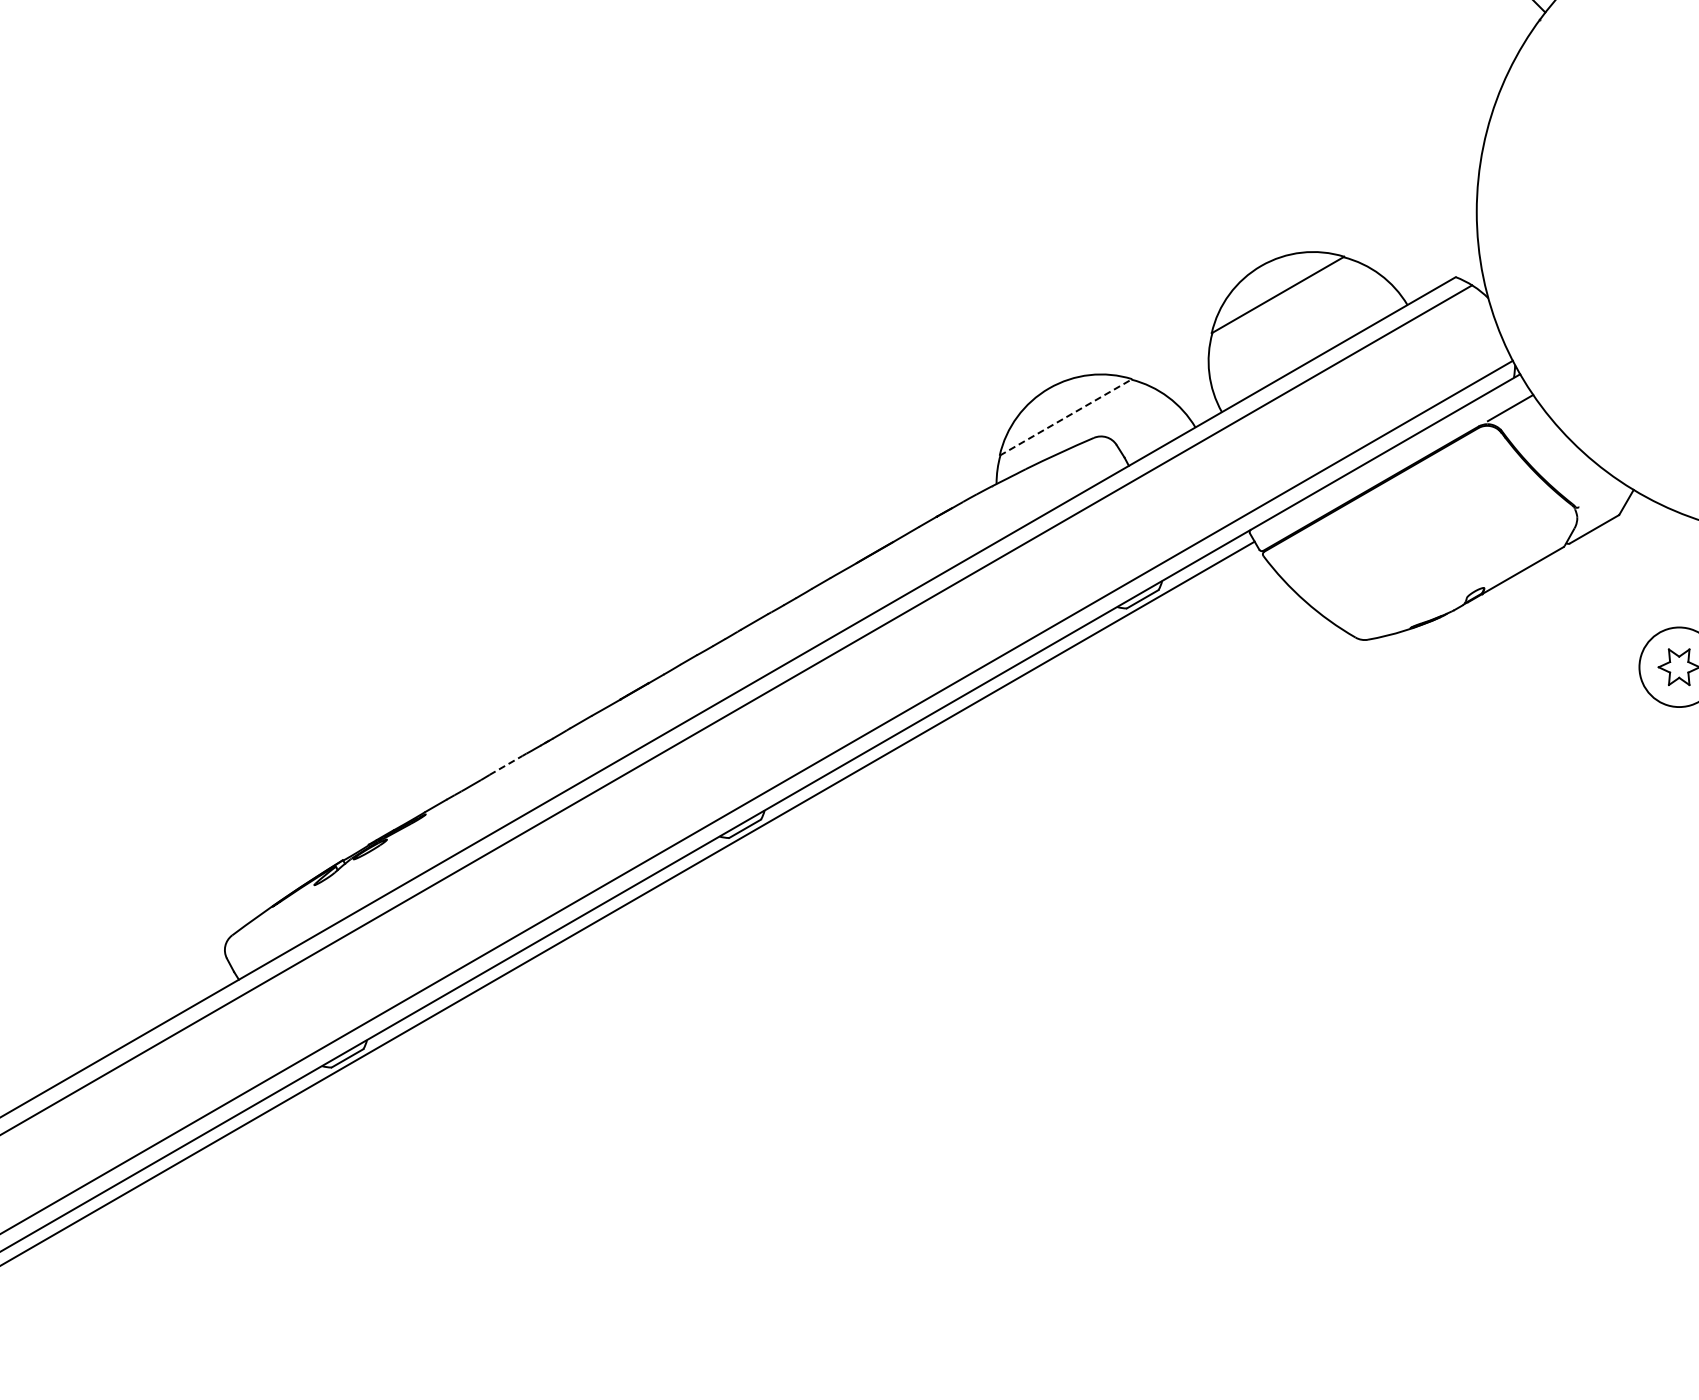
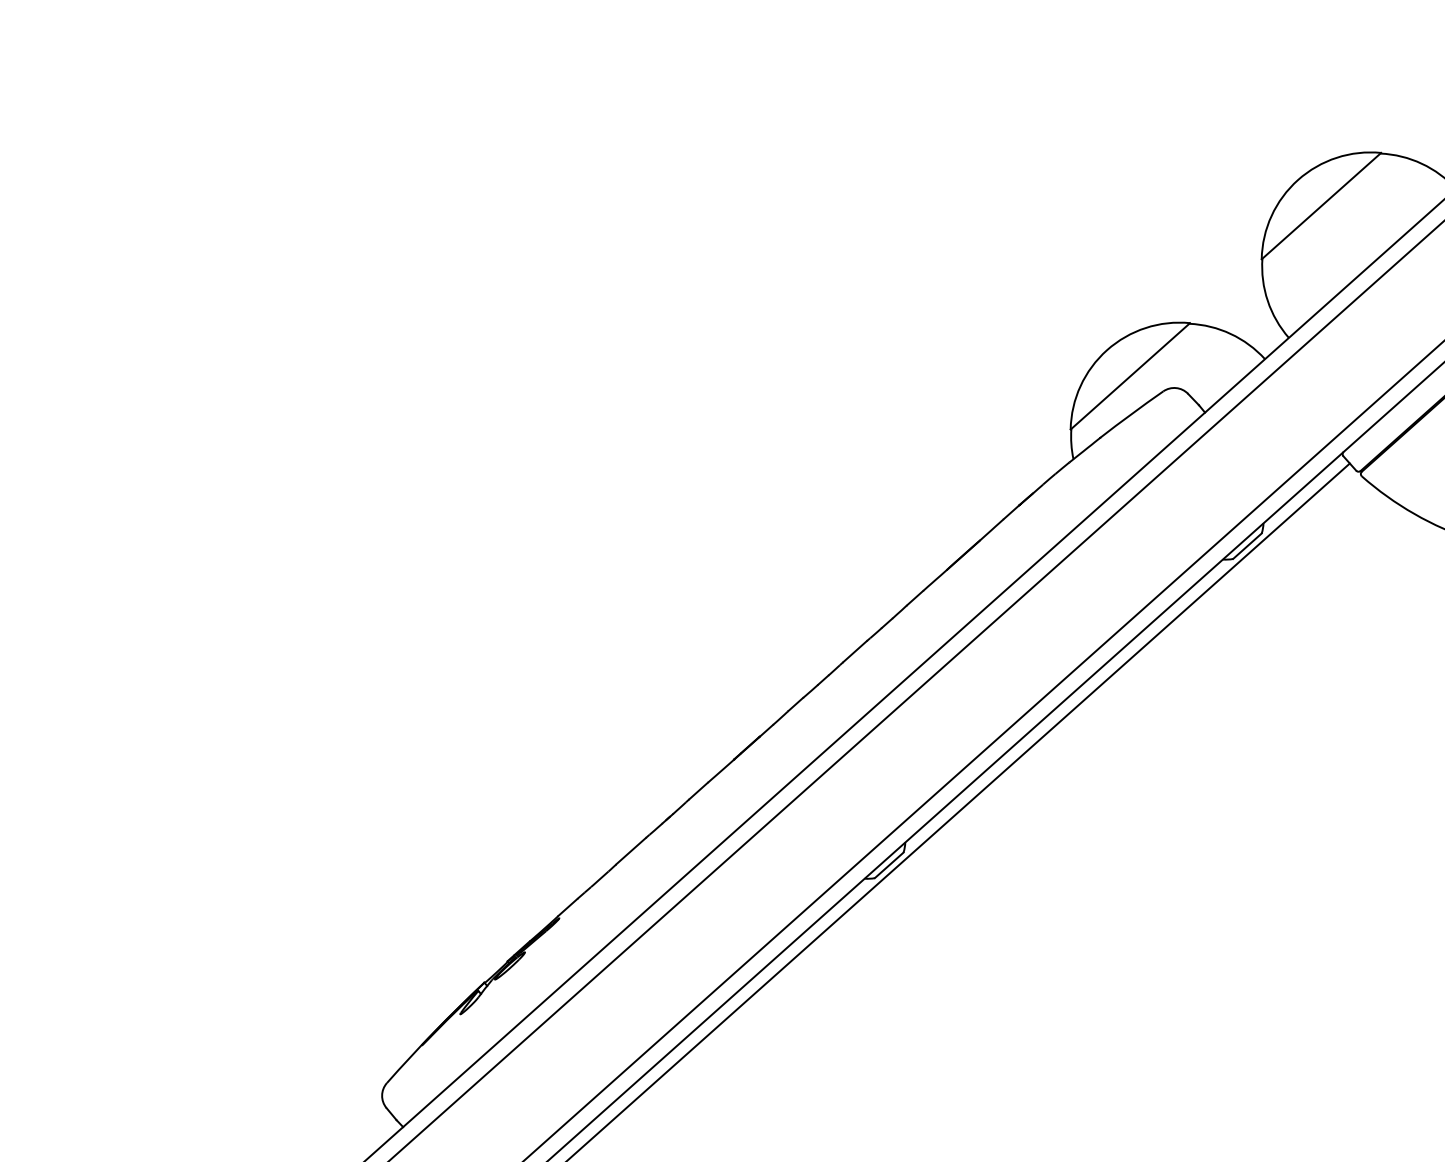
line: (1065, 417) -> (1129, 376), dashed -> solid
line: (506, 765) -> (631, 851), dashed -> solid

